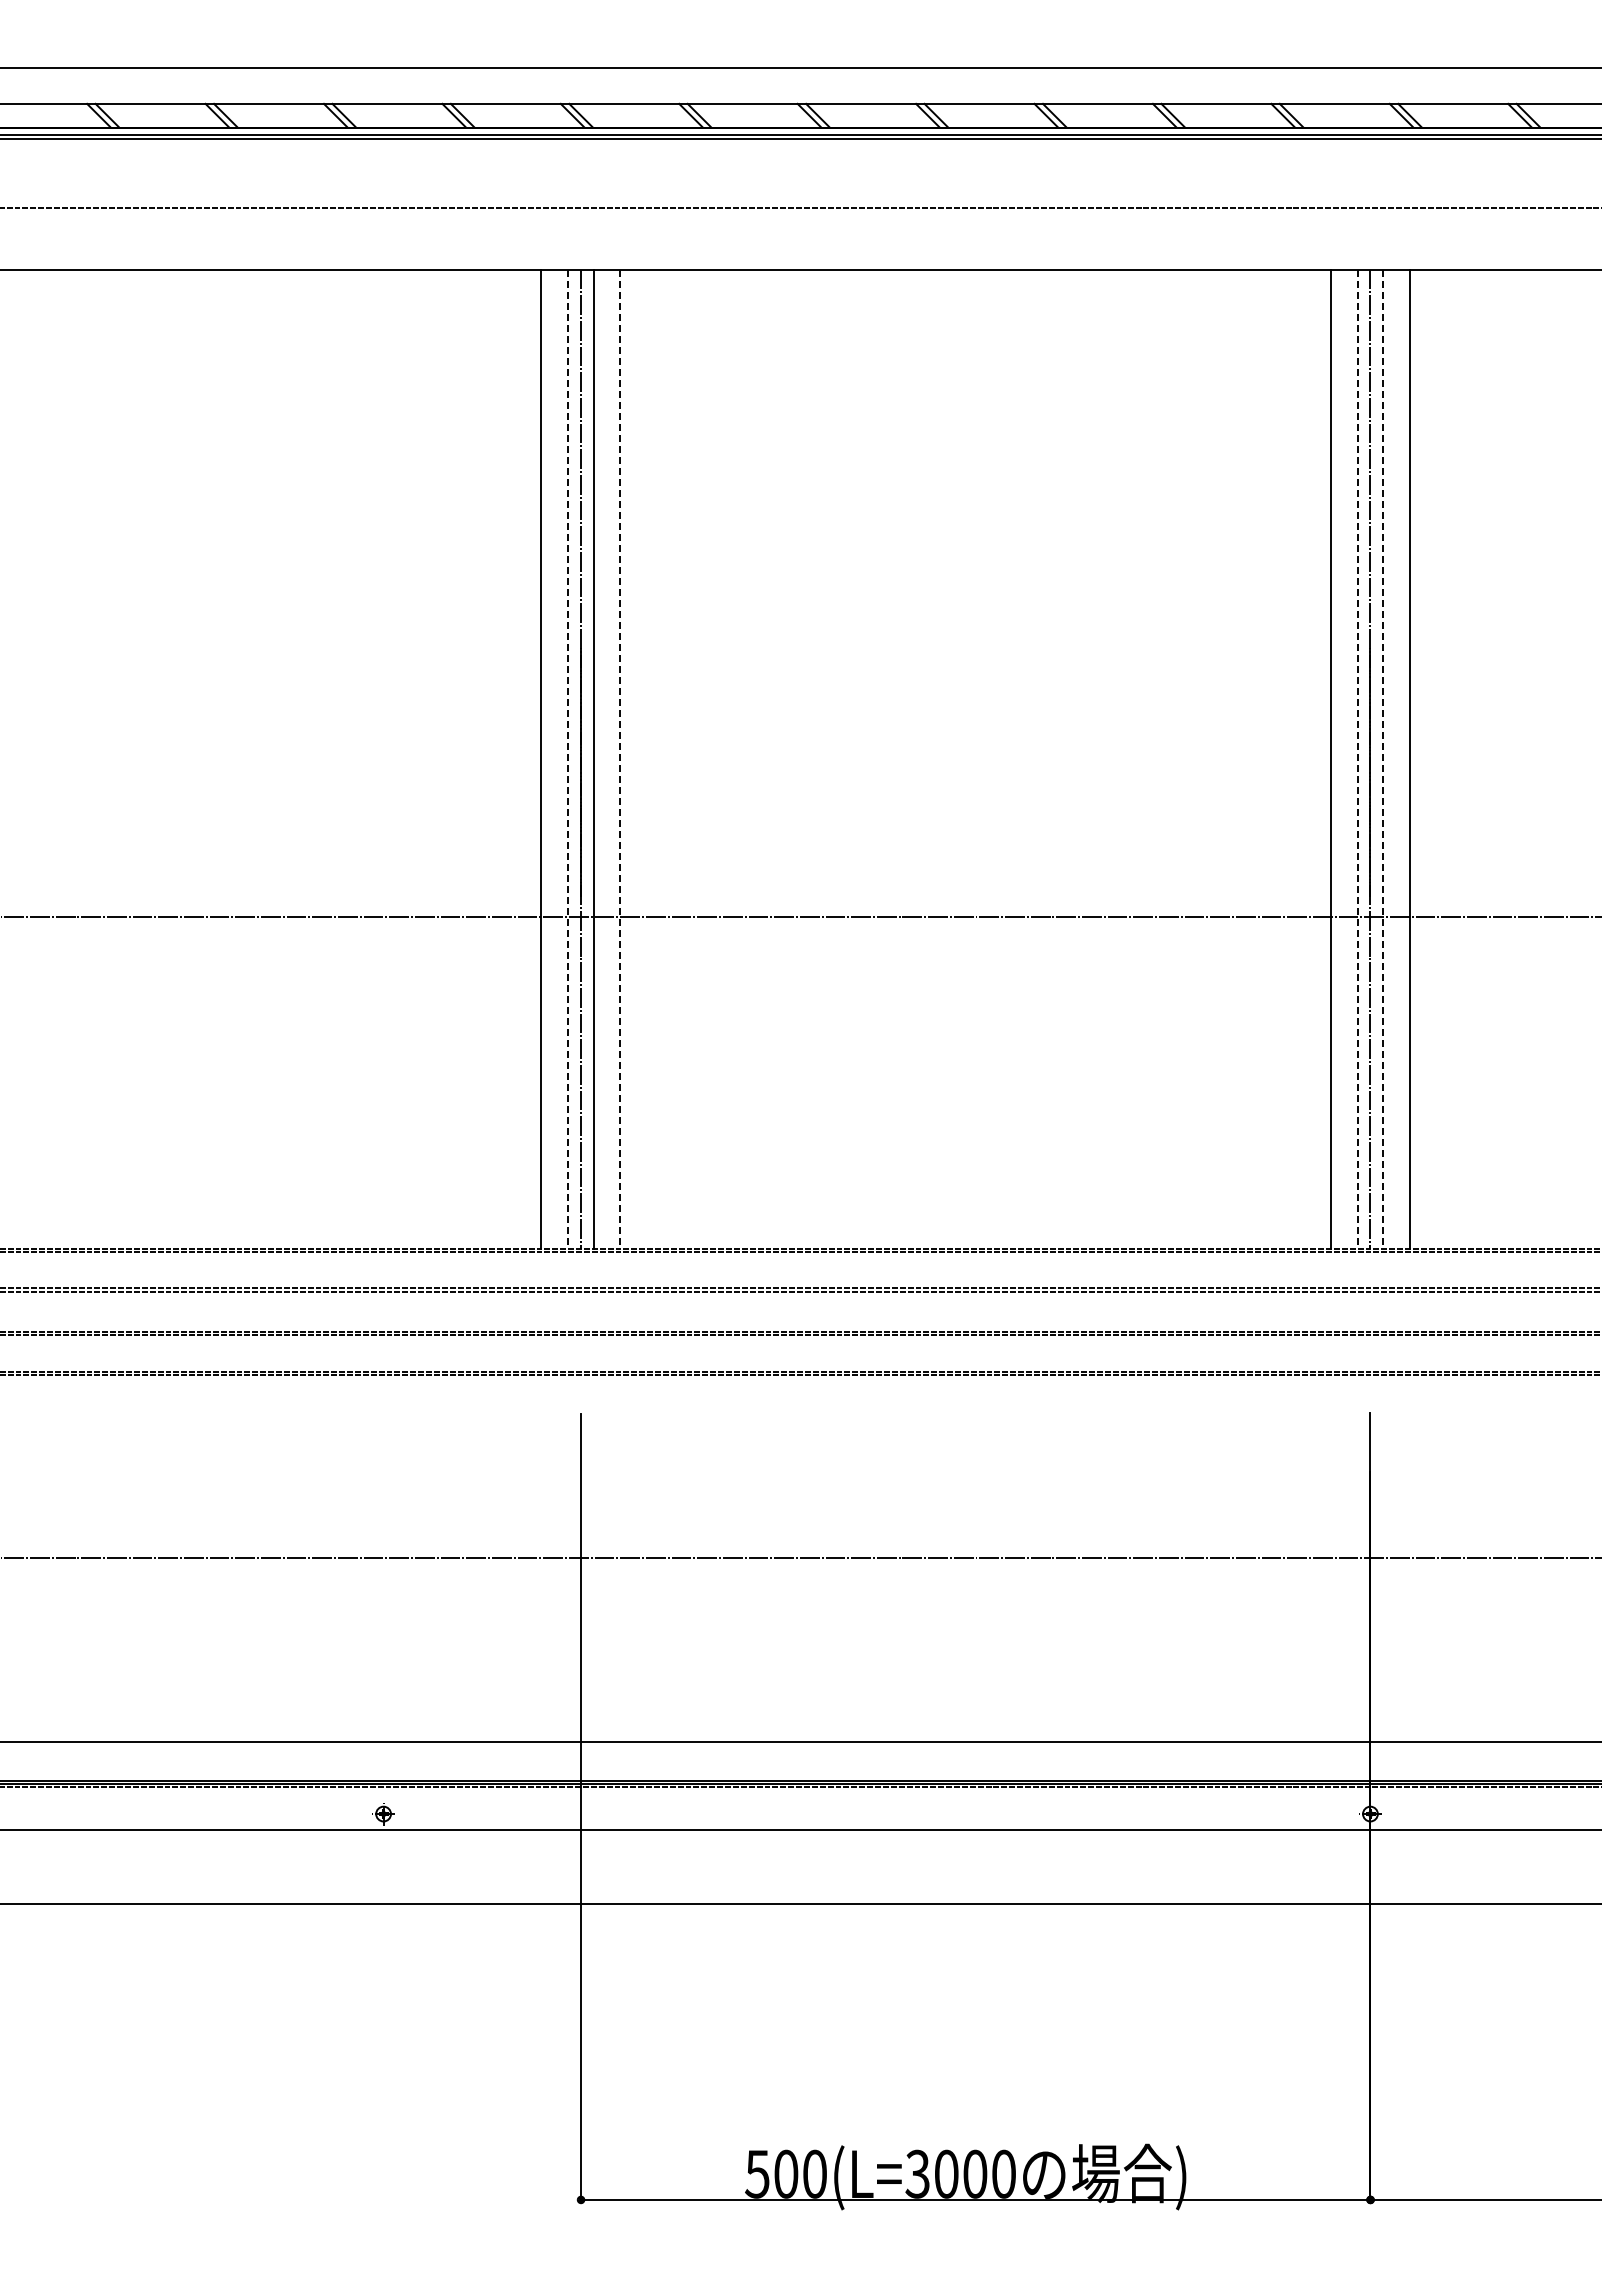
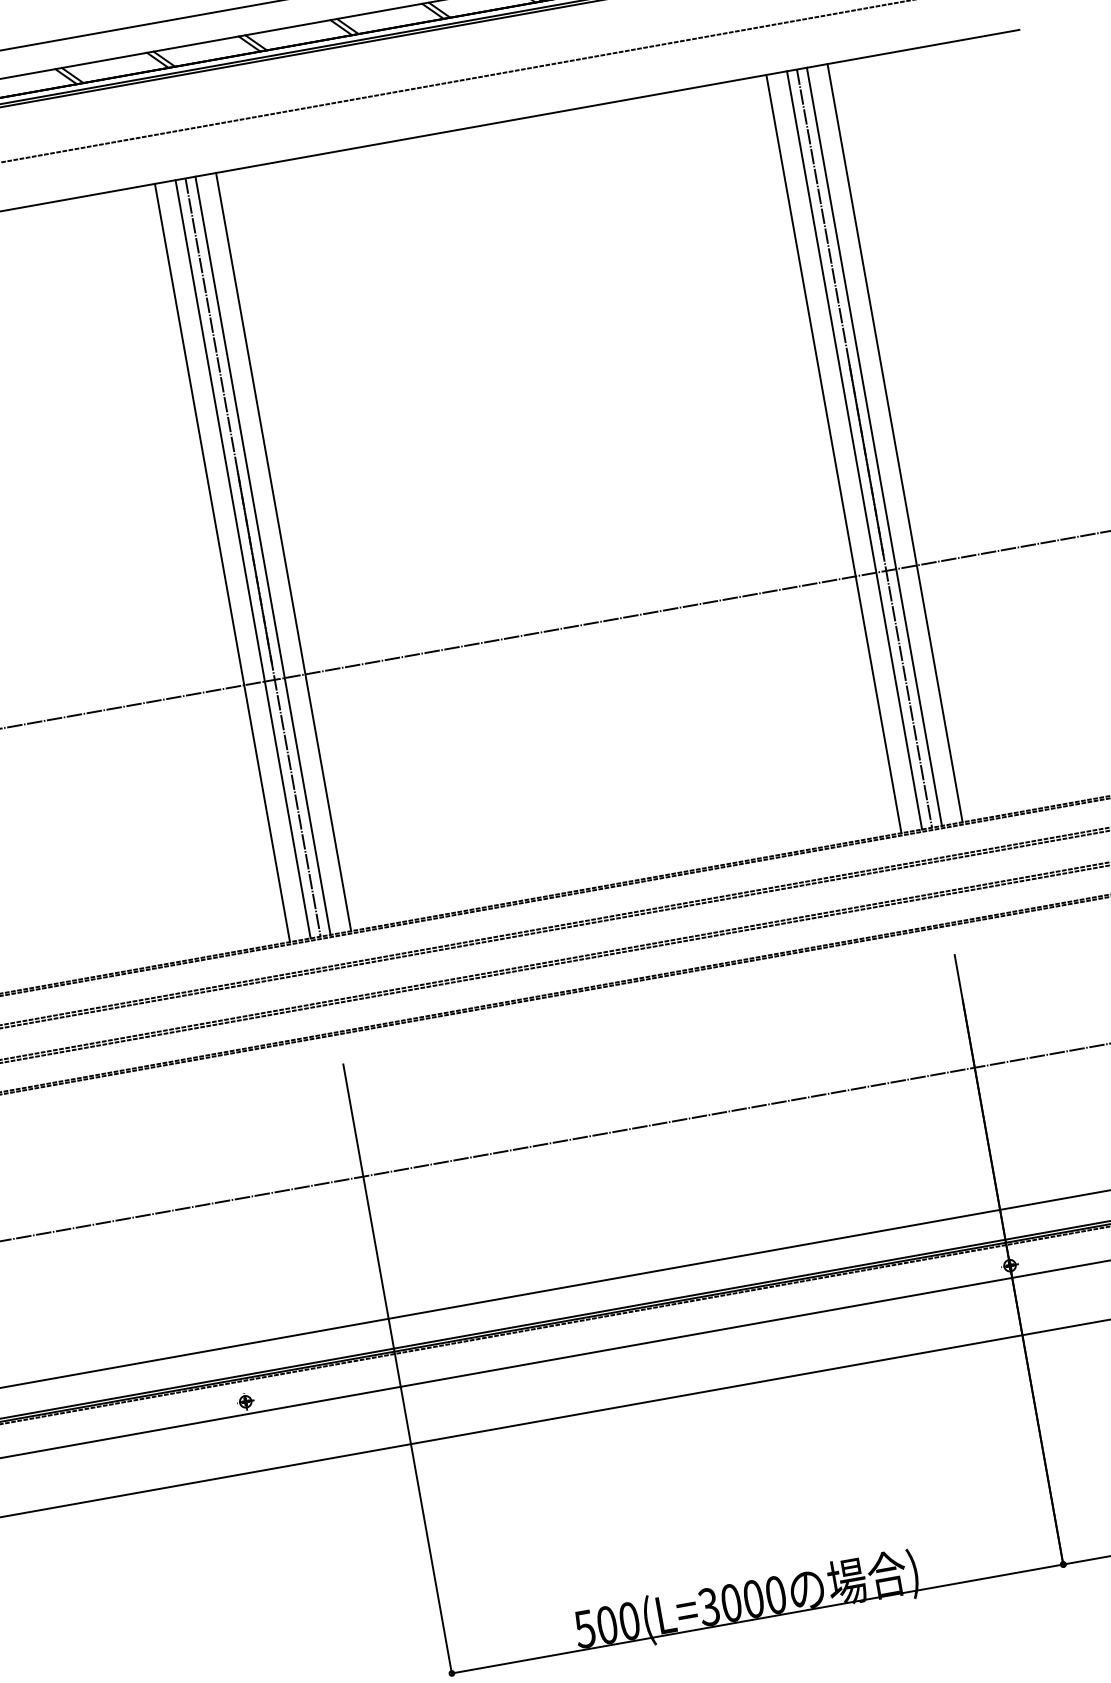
line: (568, 759) -> (243, 559), dashed -> solid
line: (620, 759) -> (283, 552), dashed -> solid
line: (1357, 759) -> (854, 450), dashed -> solid
line: (1383, 759) -> (874, 447), dashed -> solid

